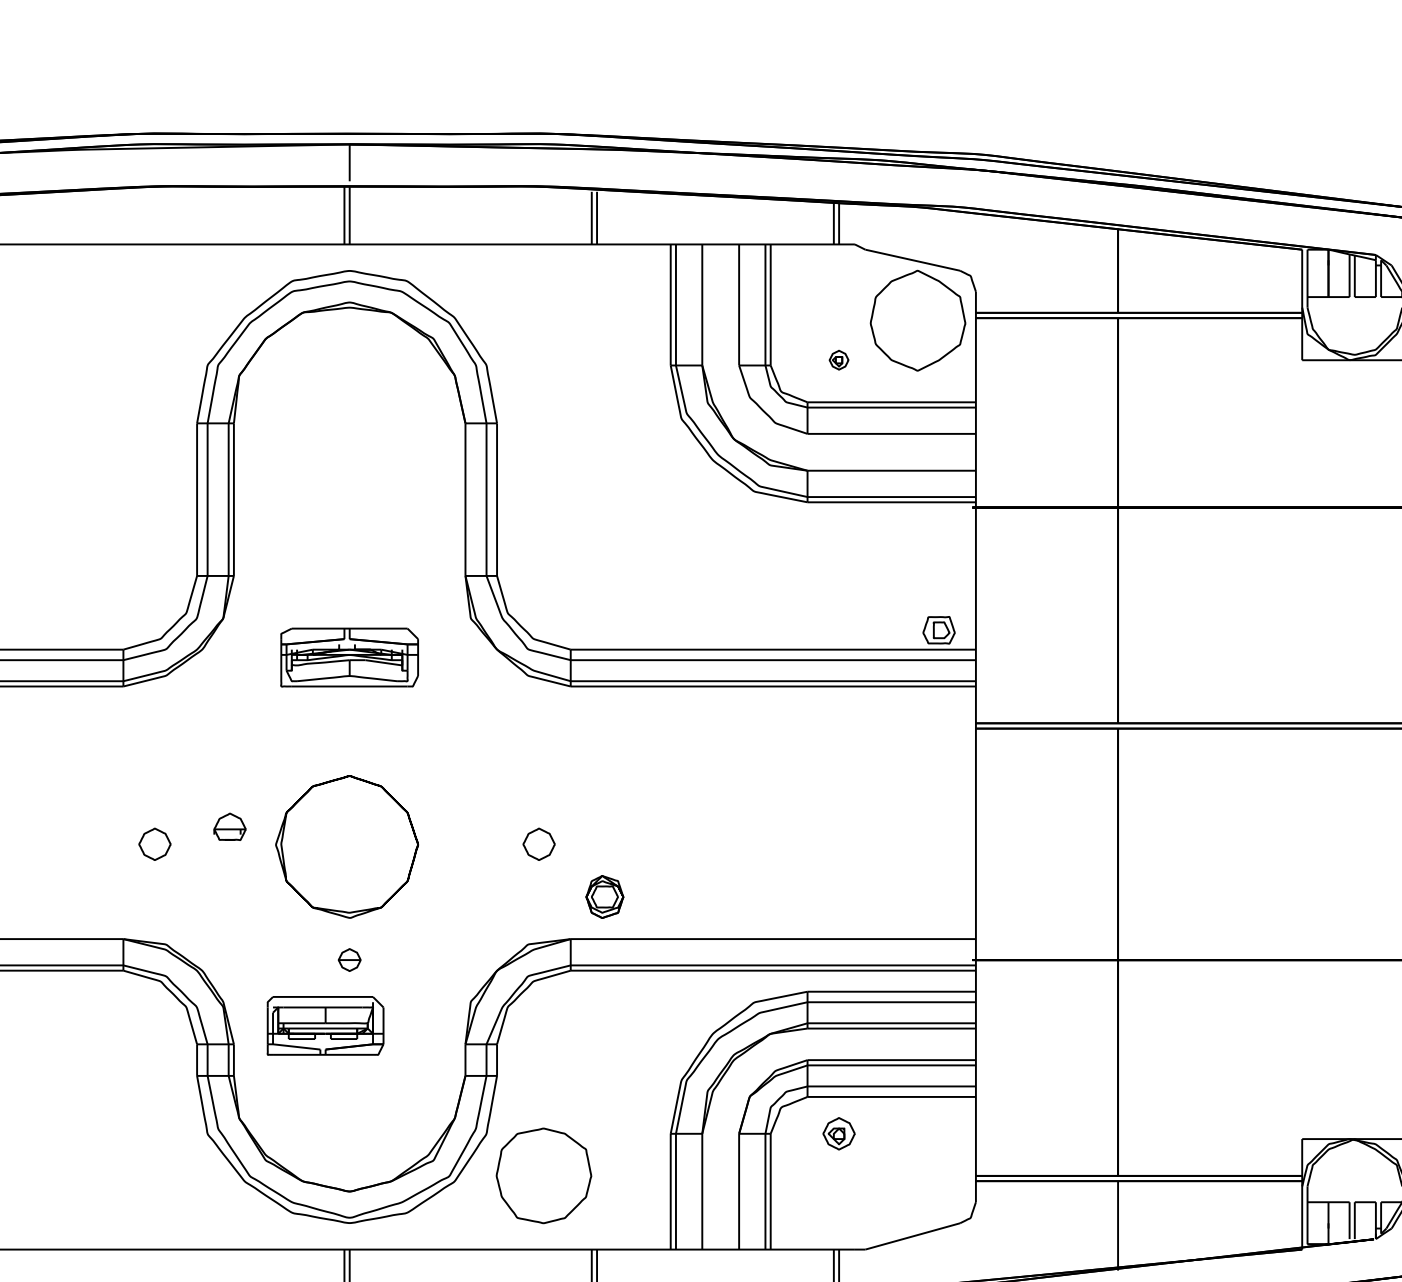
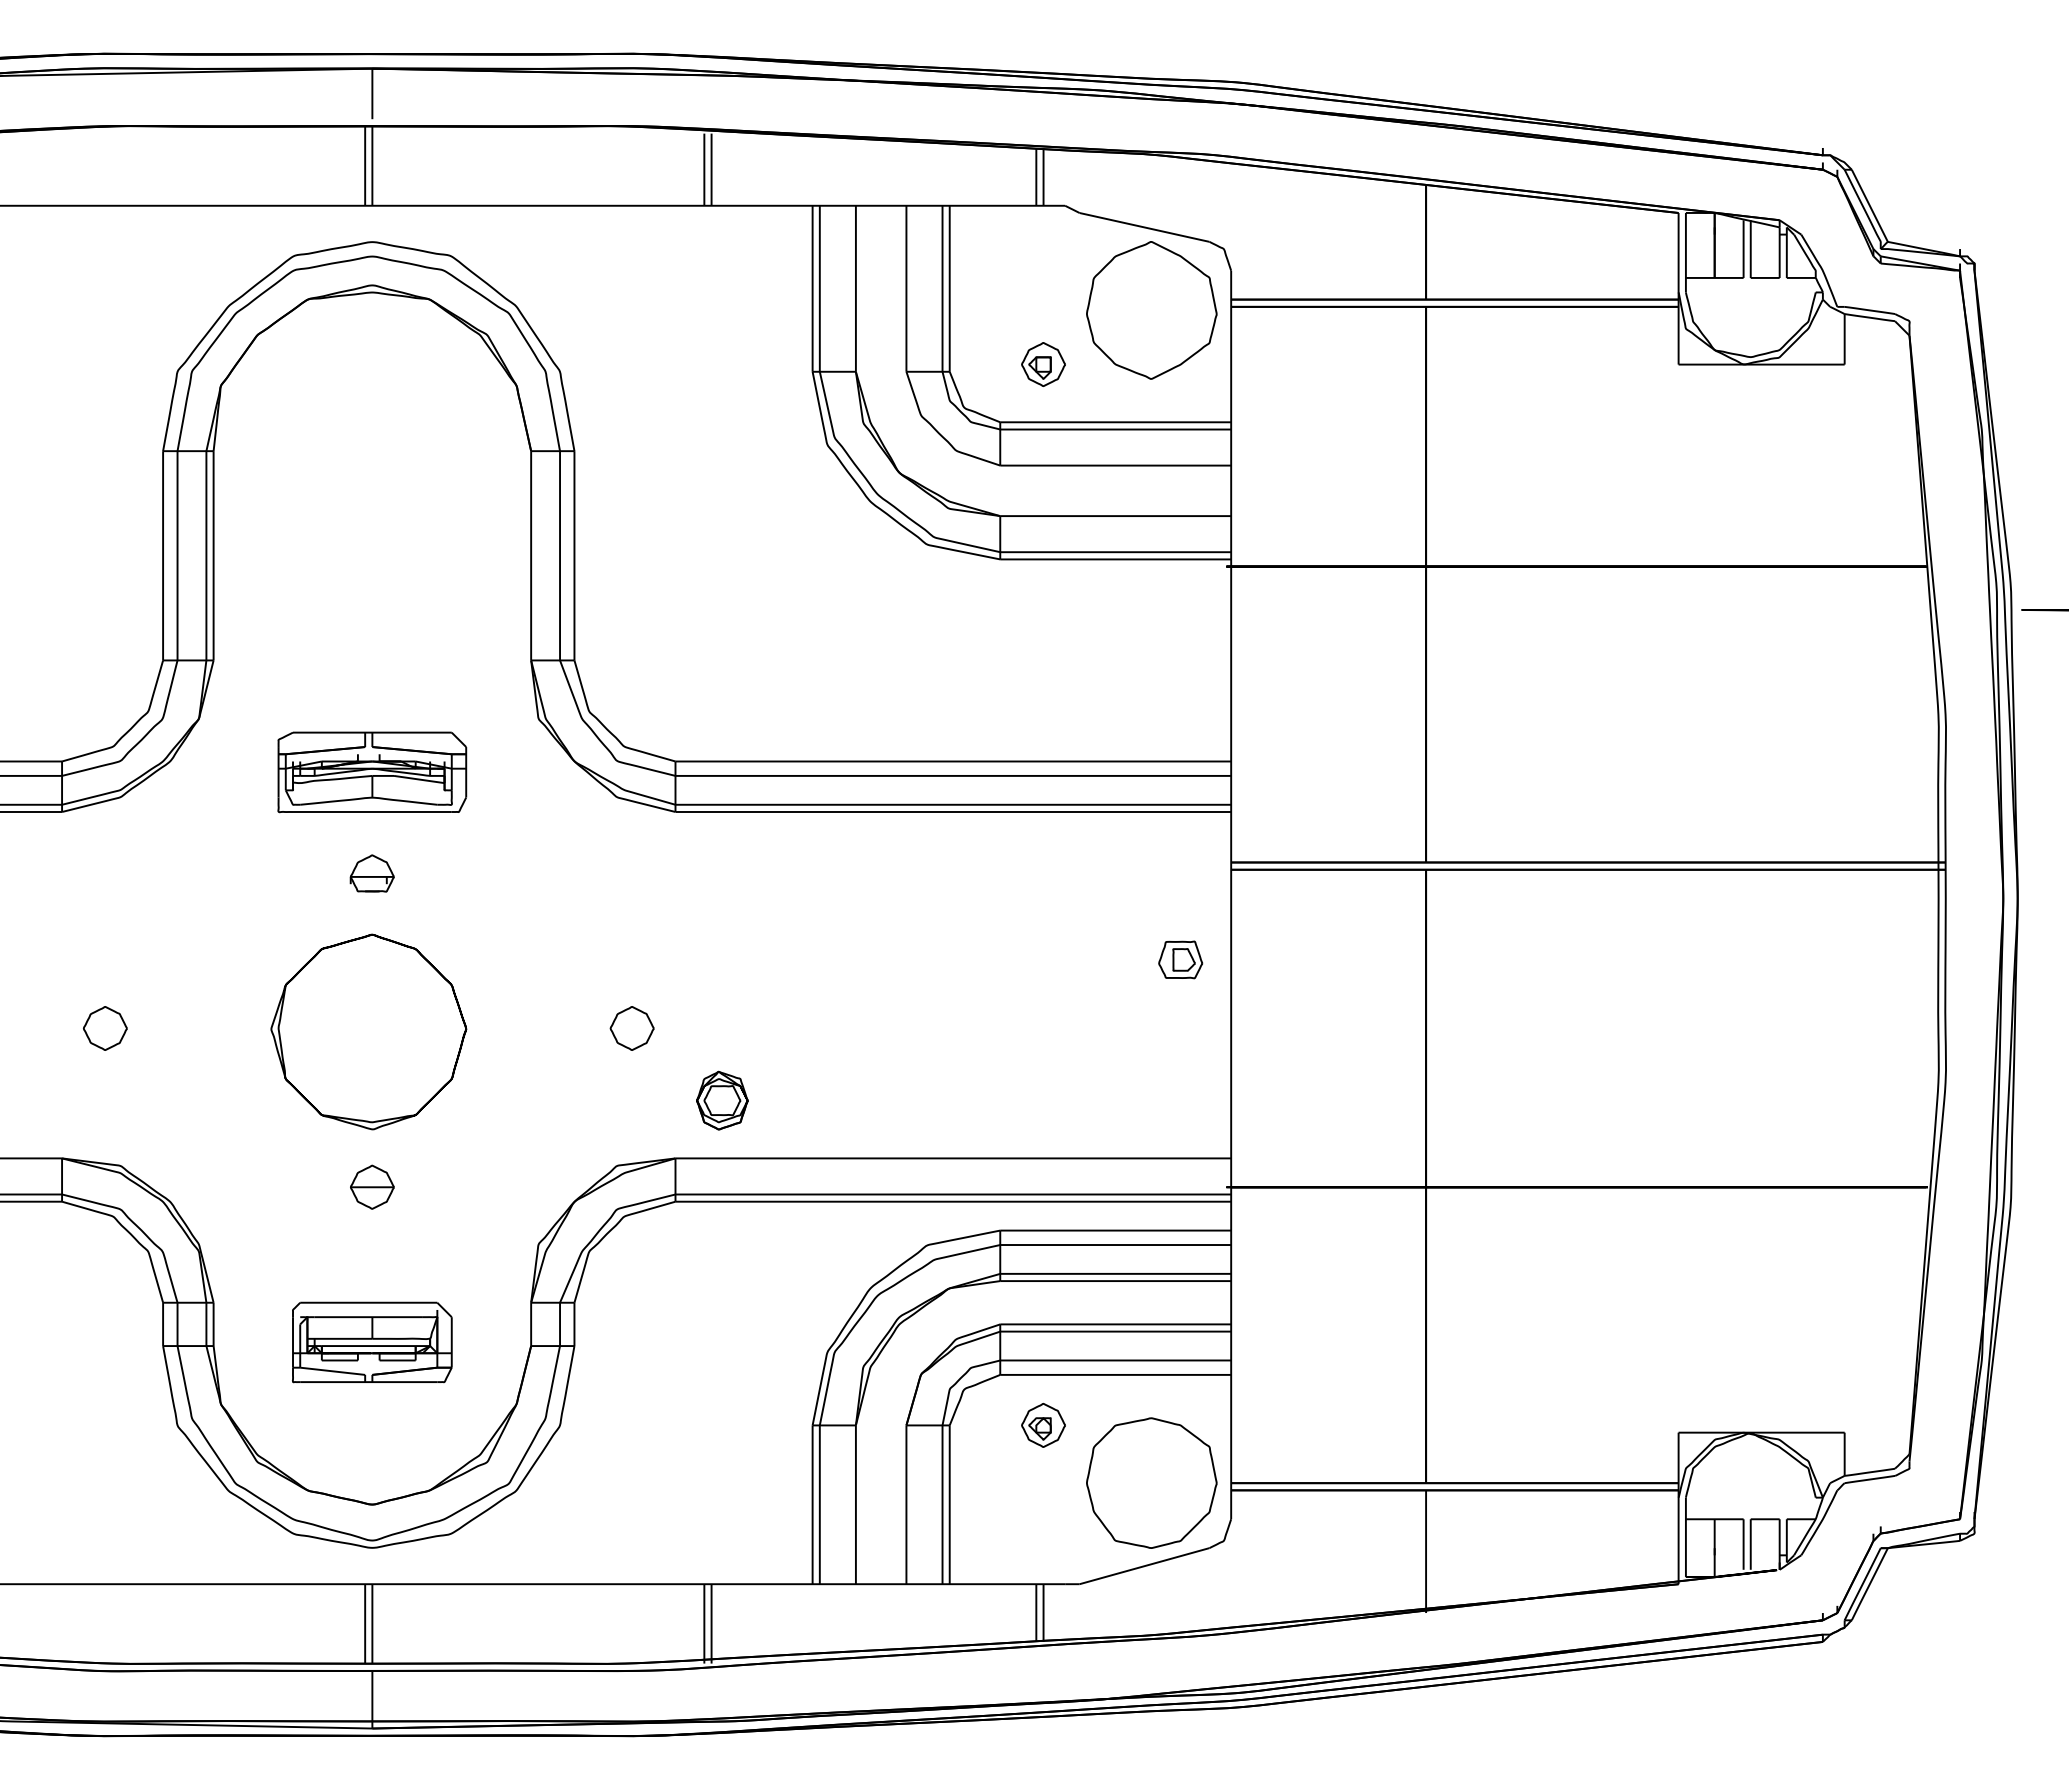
part: (839, 360) -> (1043, 364), size x1.67
part: (938, 629) -> (1180, 959), moved
part: (229, 826) -> (371, 873), moved
part: (349, 959) -> (372, 1186), size x1.43
part: (325, 1025) -> (372, 1342), moved
part: (543, 1175) -> (1151, 1482), moved

